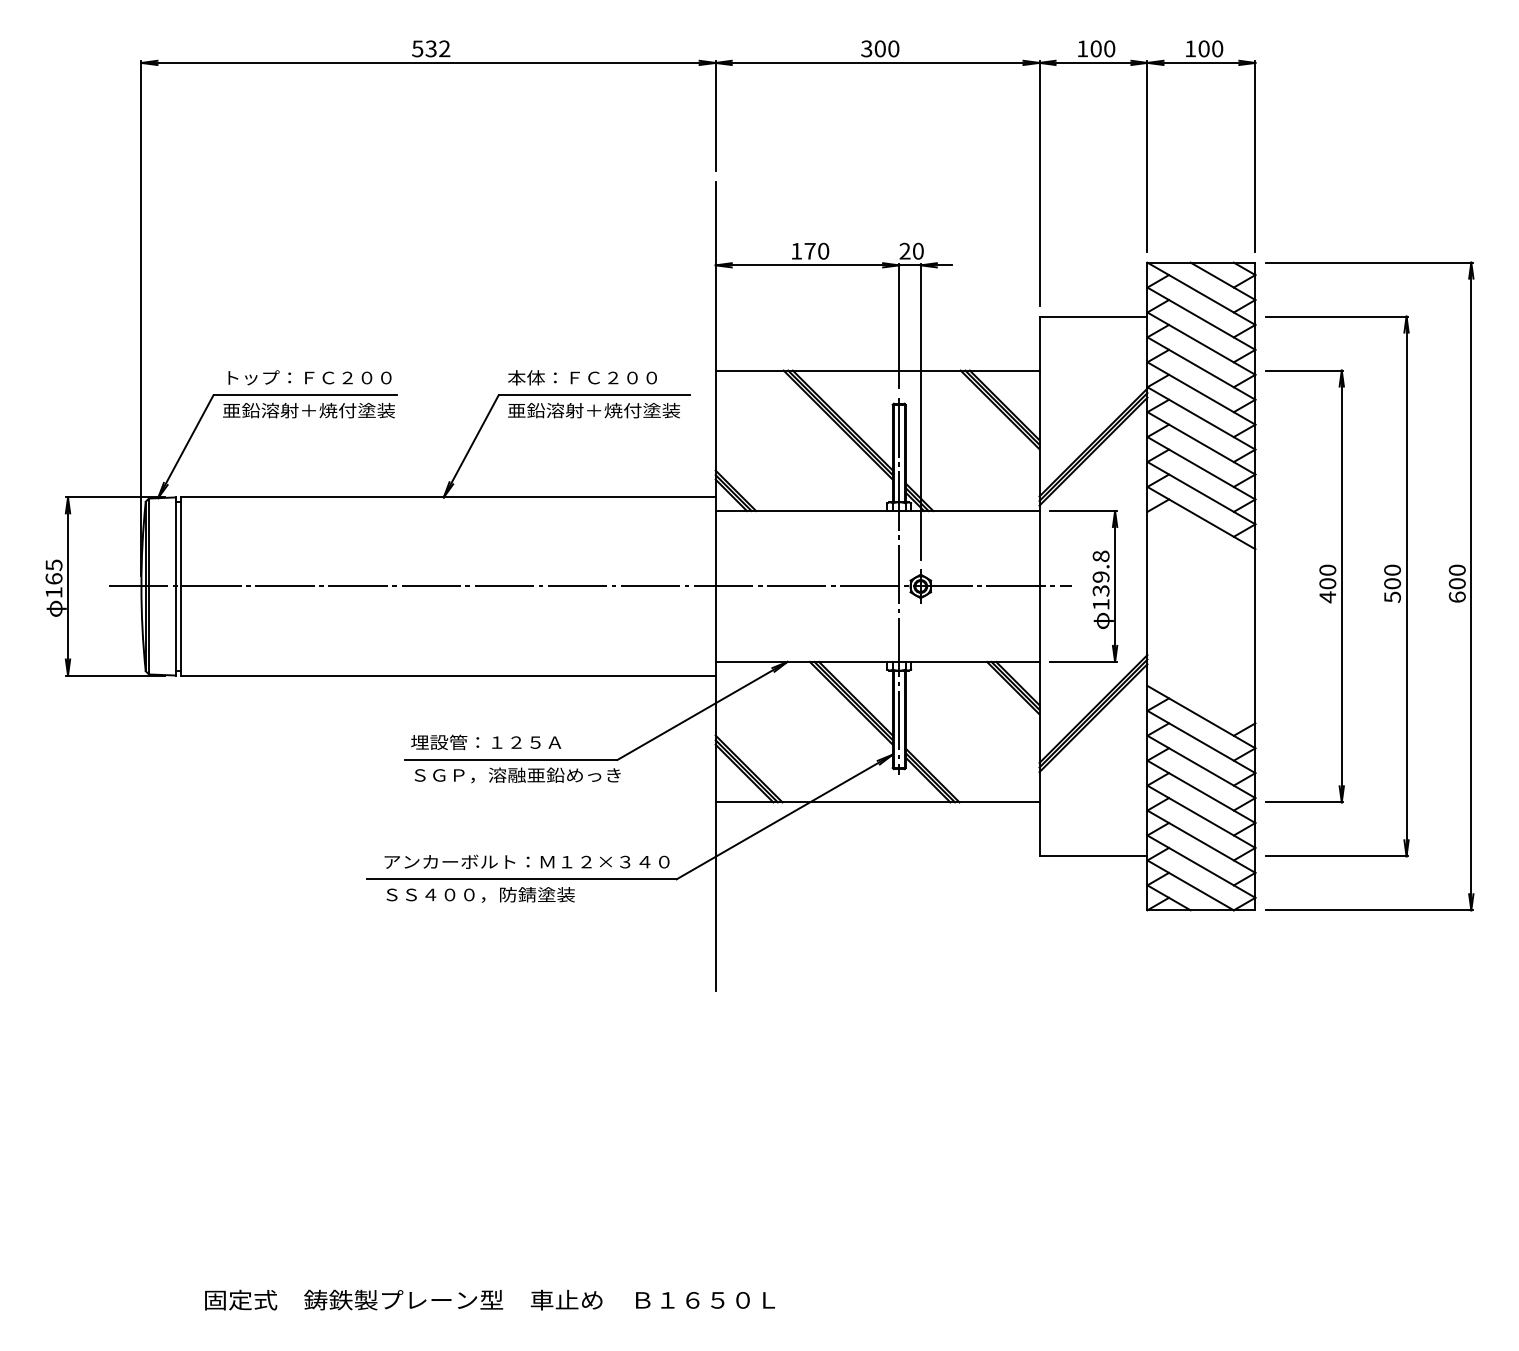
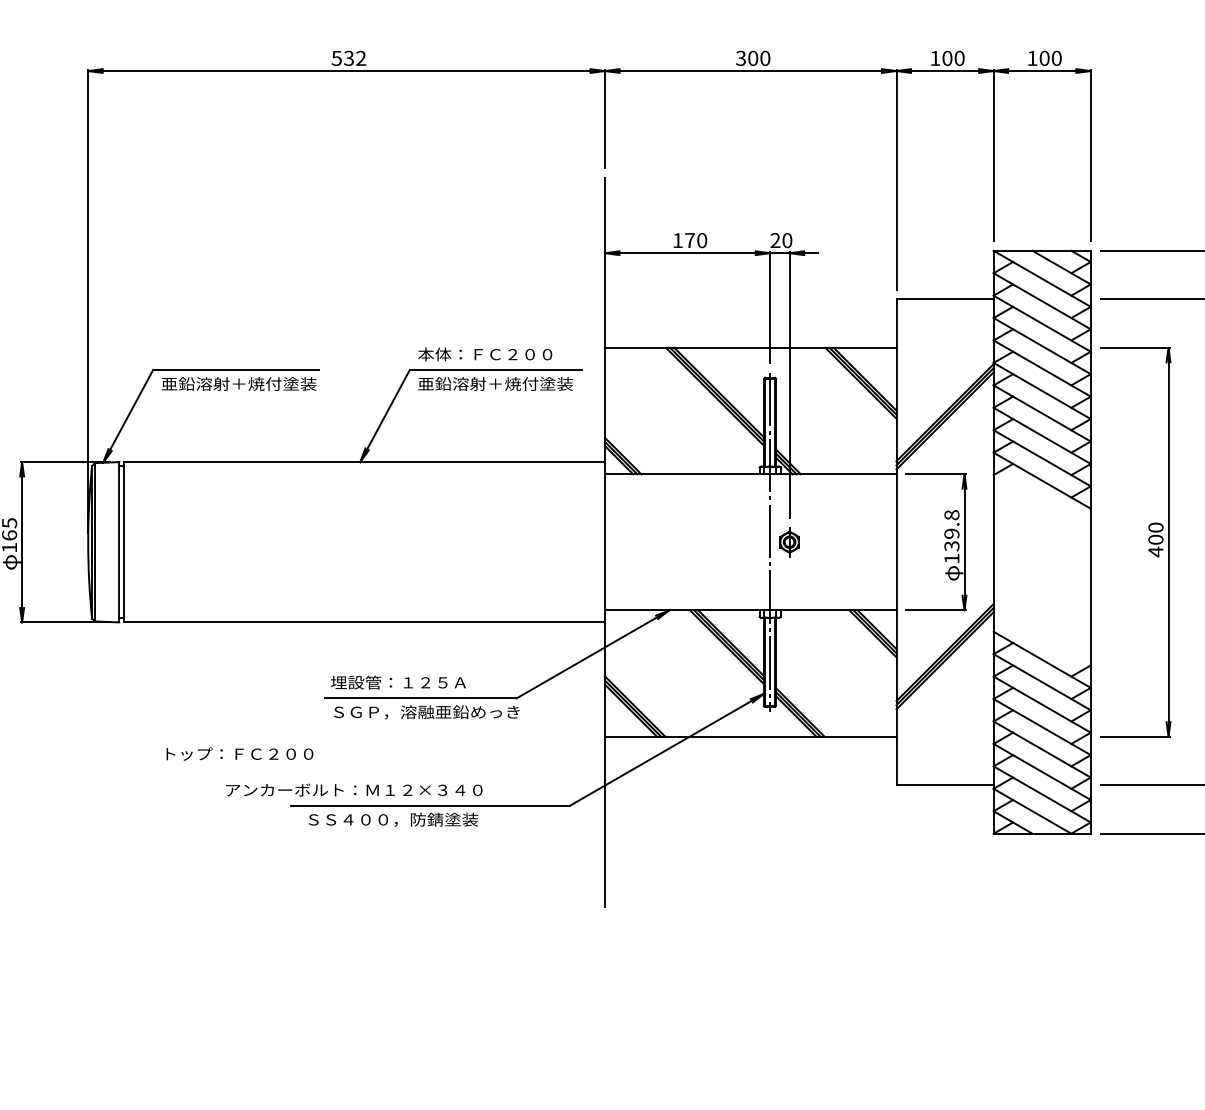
text: (309, 377) -> (239, 753), moved
line: (590, 586) -> (492, 542), removed
text: (526, 861) -> (353, 789), moved

